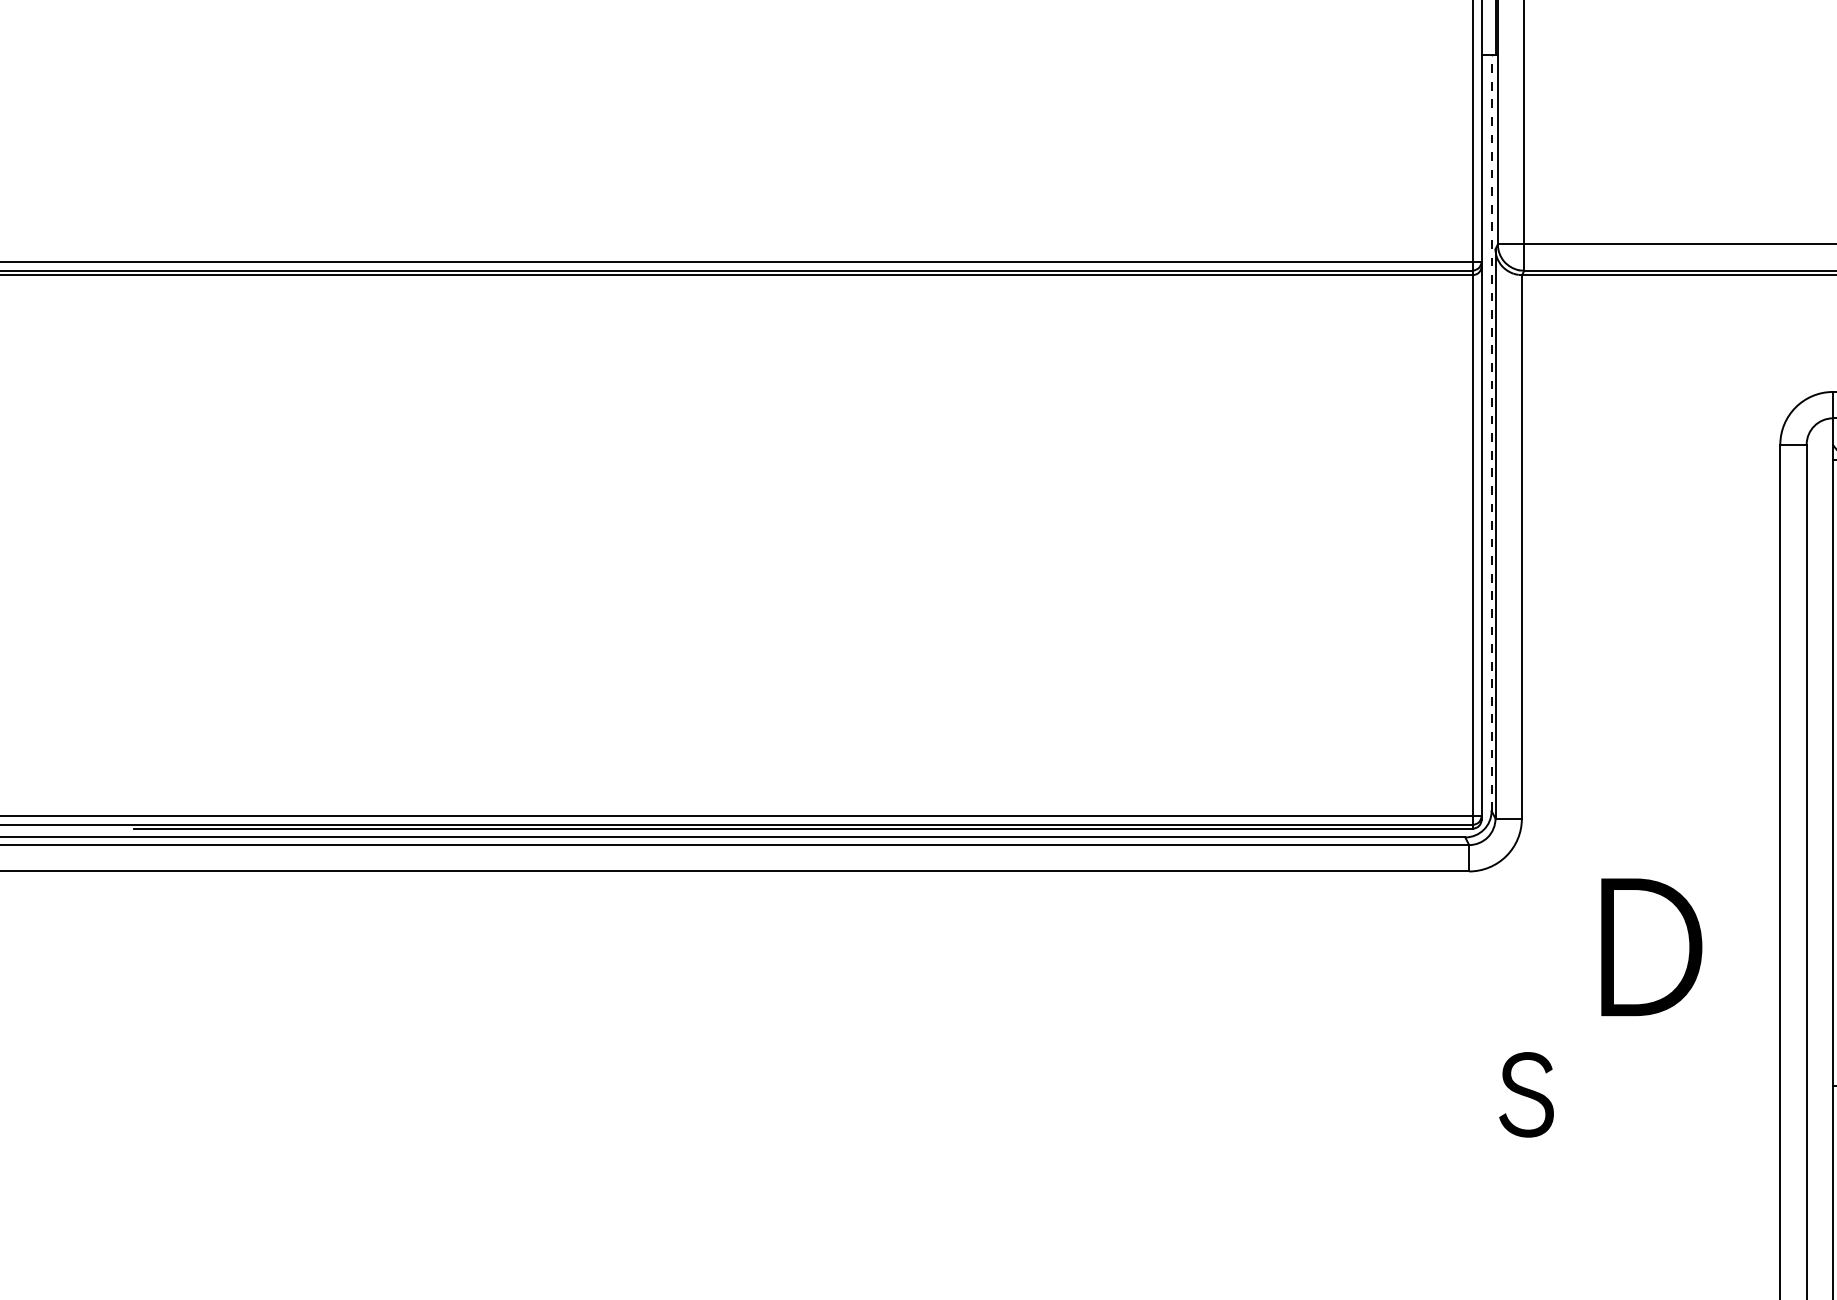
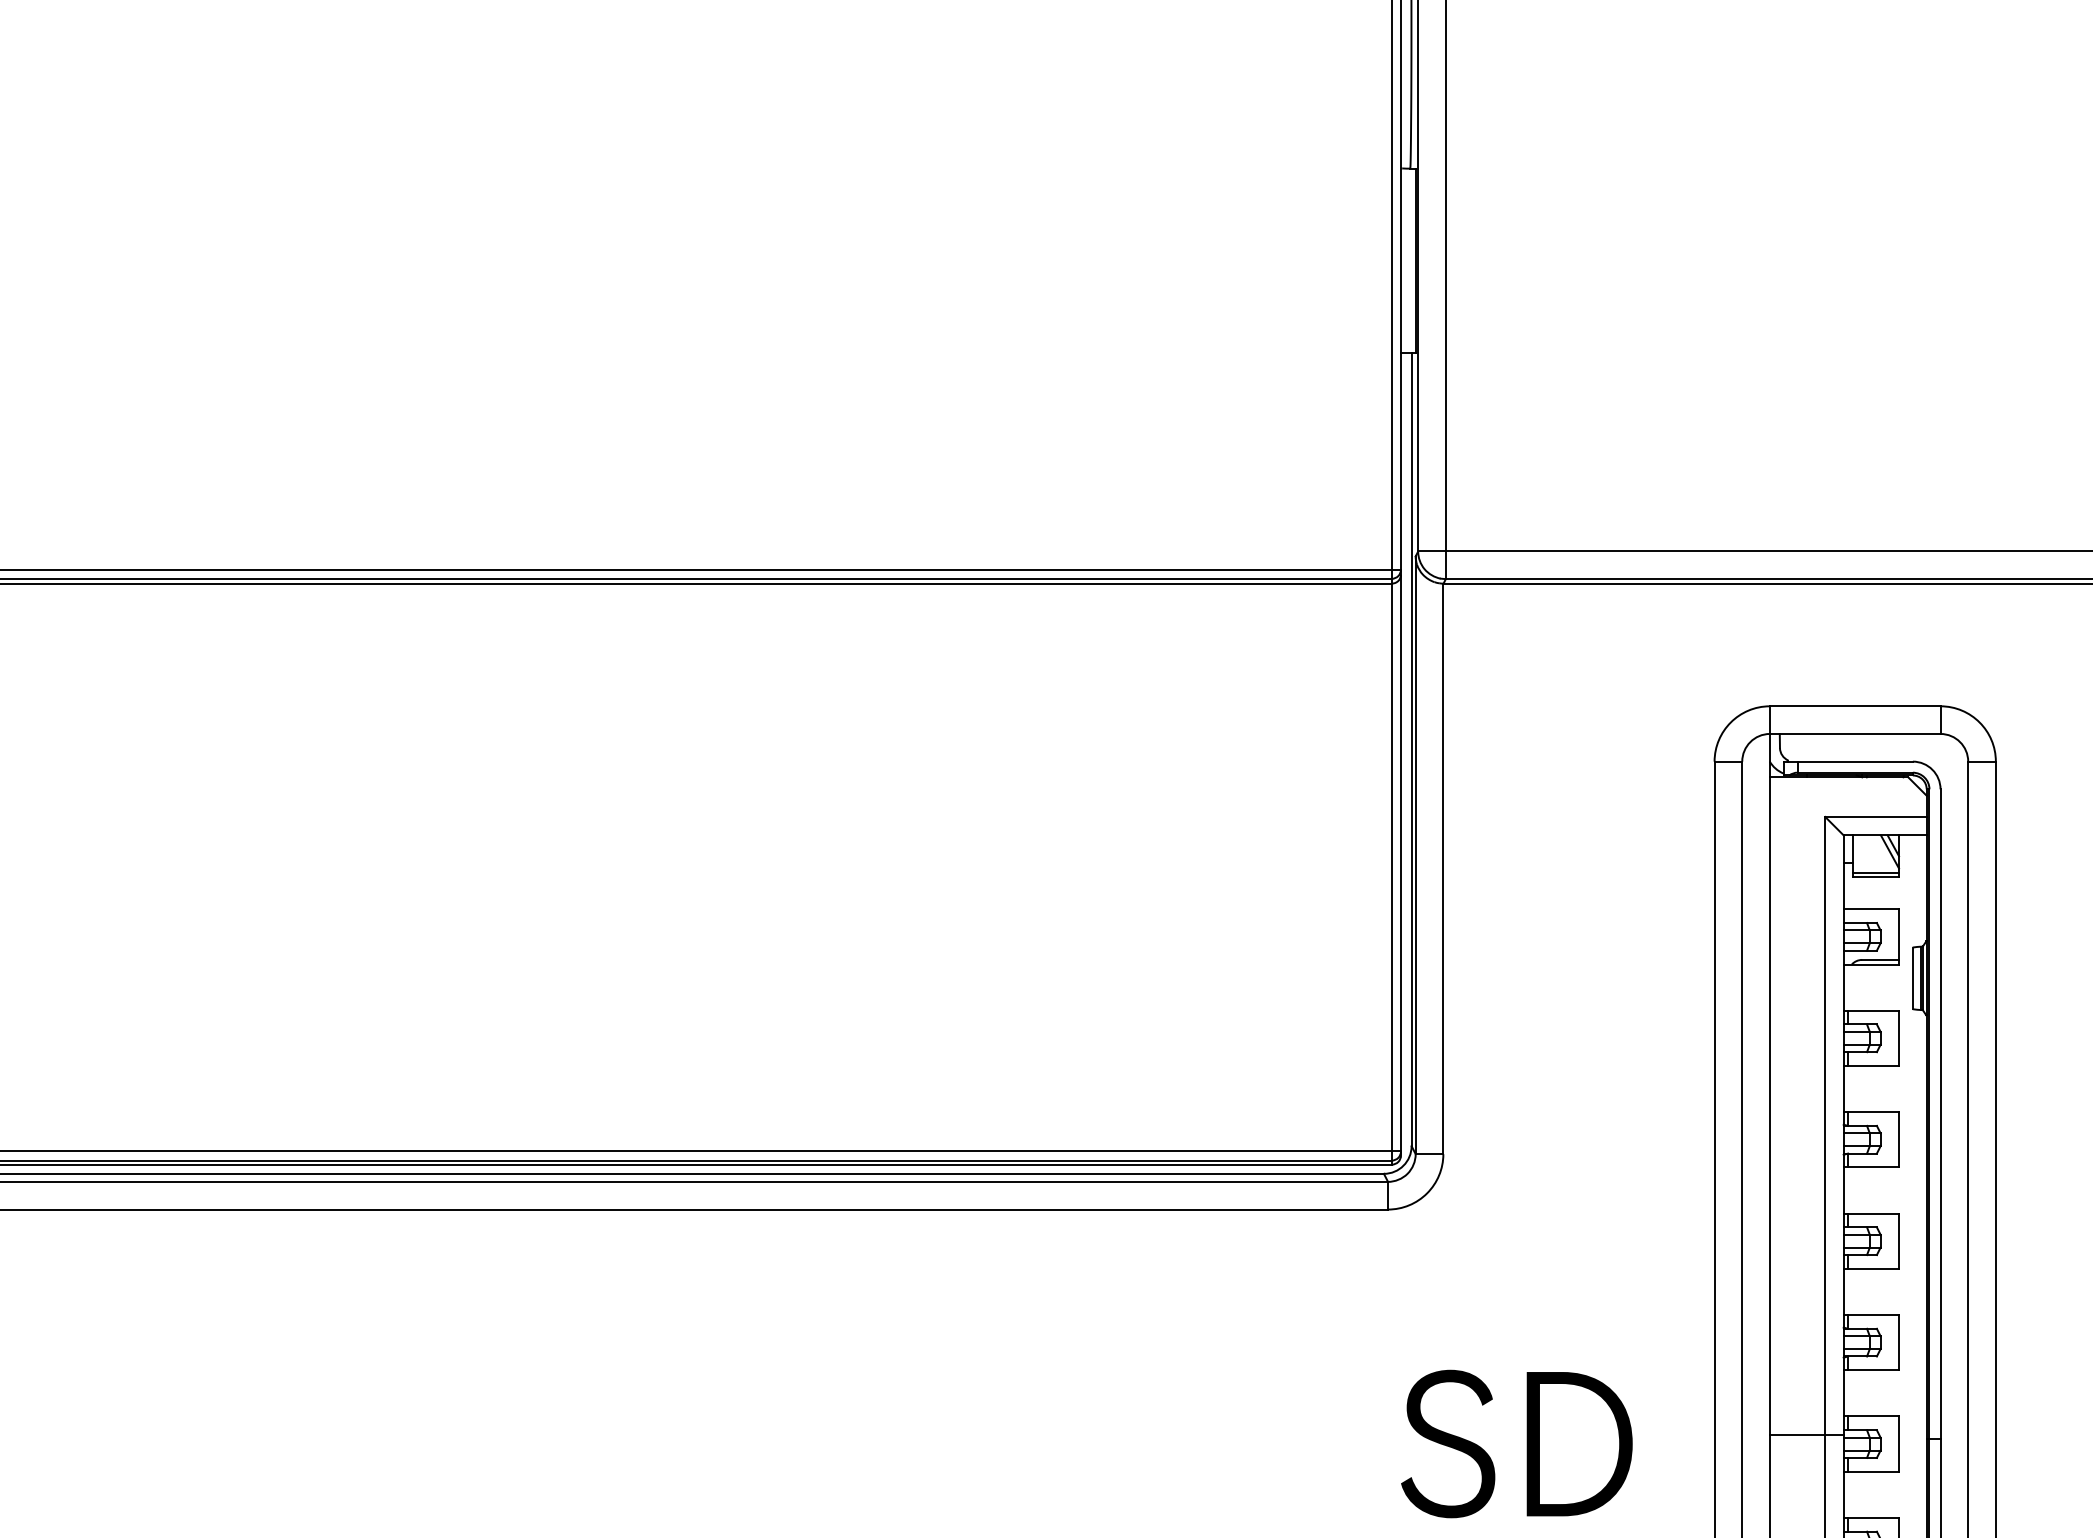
line: (1491, 433) -> (1411, 749), dashed -> solid
part: (1651, 947) -> (1579, 1444), moved
part: (1526, 1094) -> (1448, 1443), size x1.67

